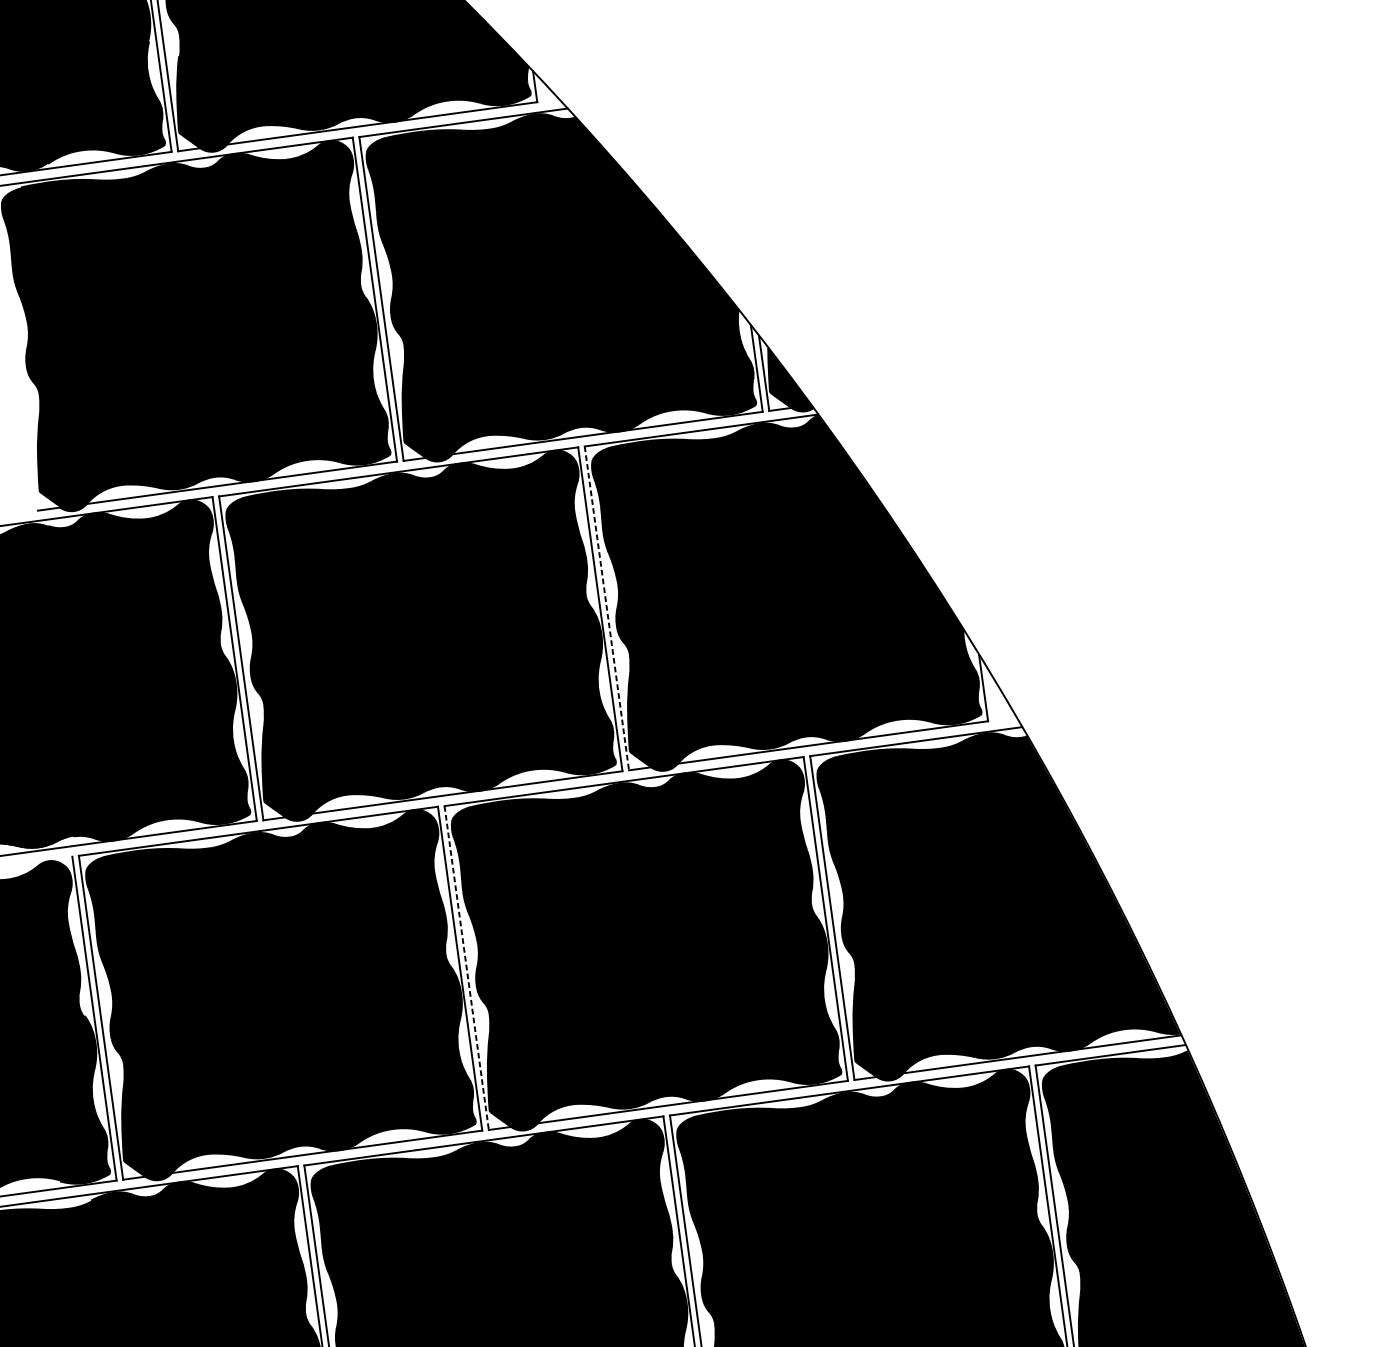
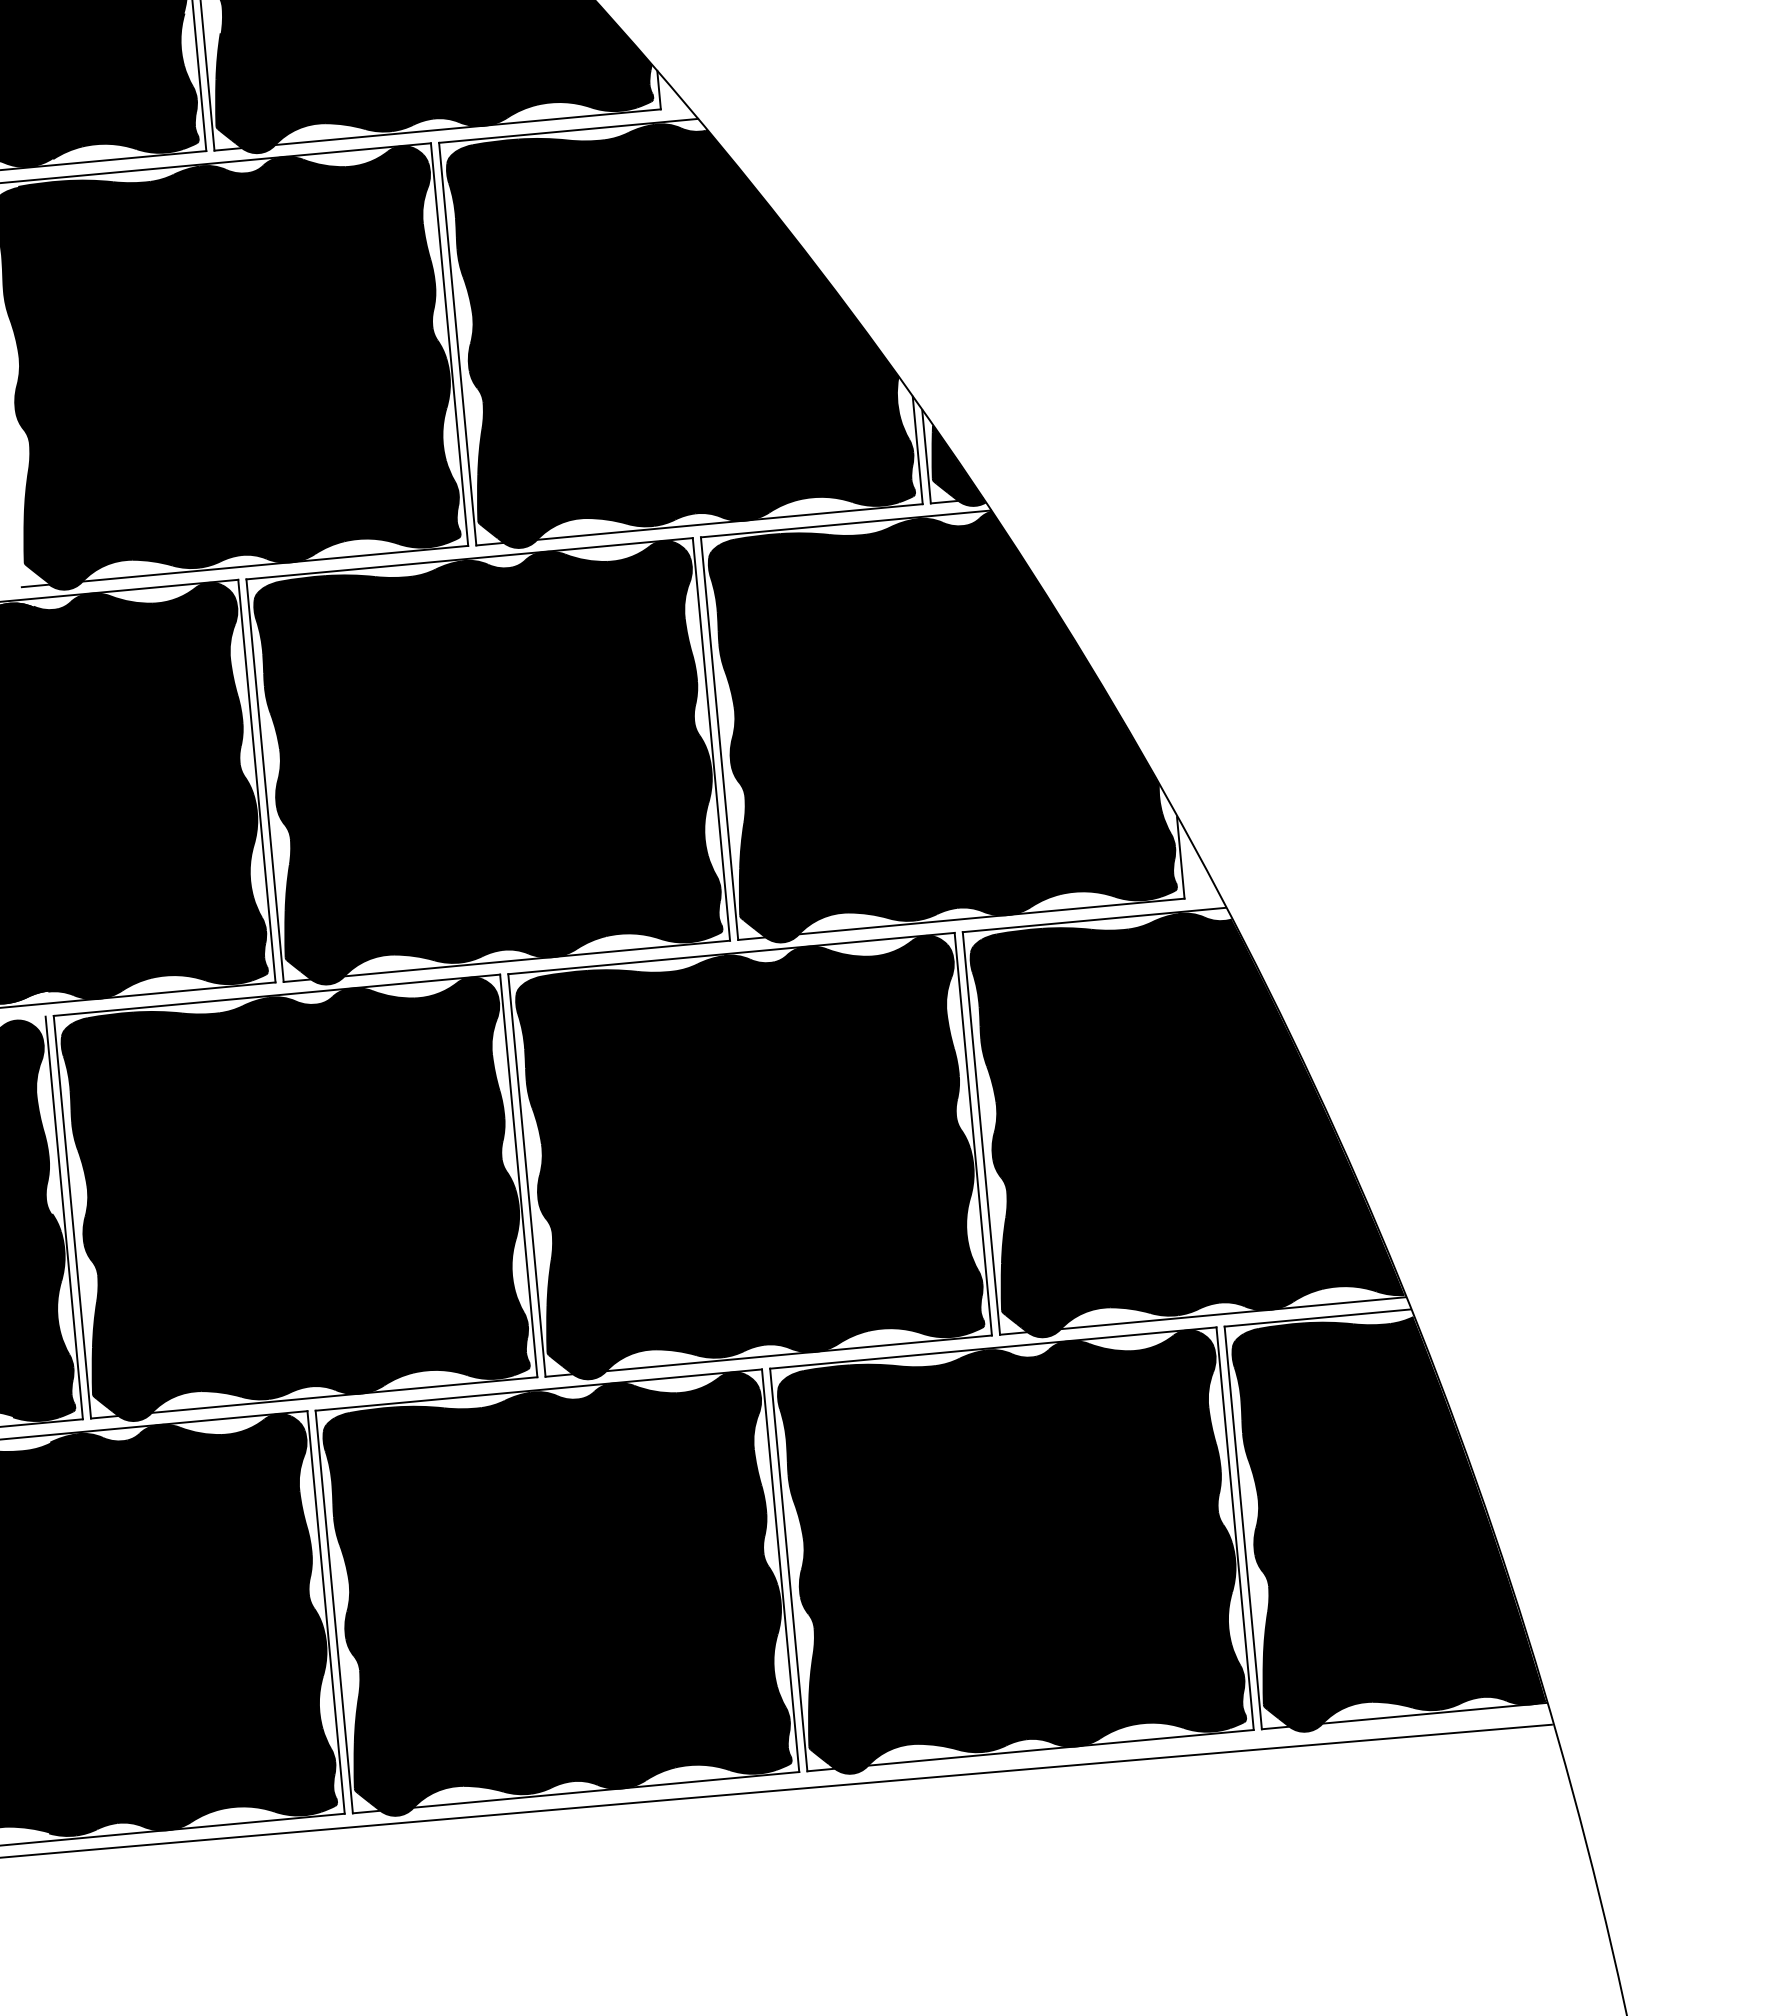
line: (606, 609) -> (719, 739), dashed -> solid
line: (466, 968) -> (526, 1175), dashed -> solid

